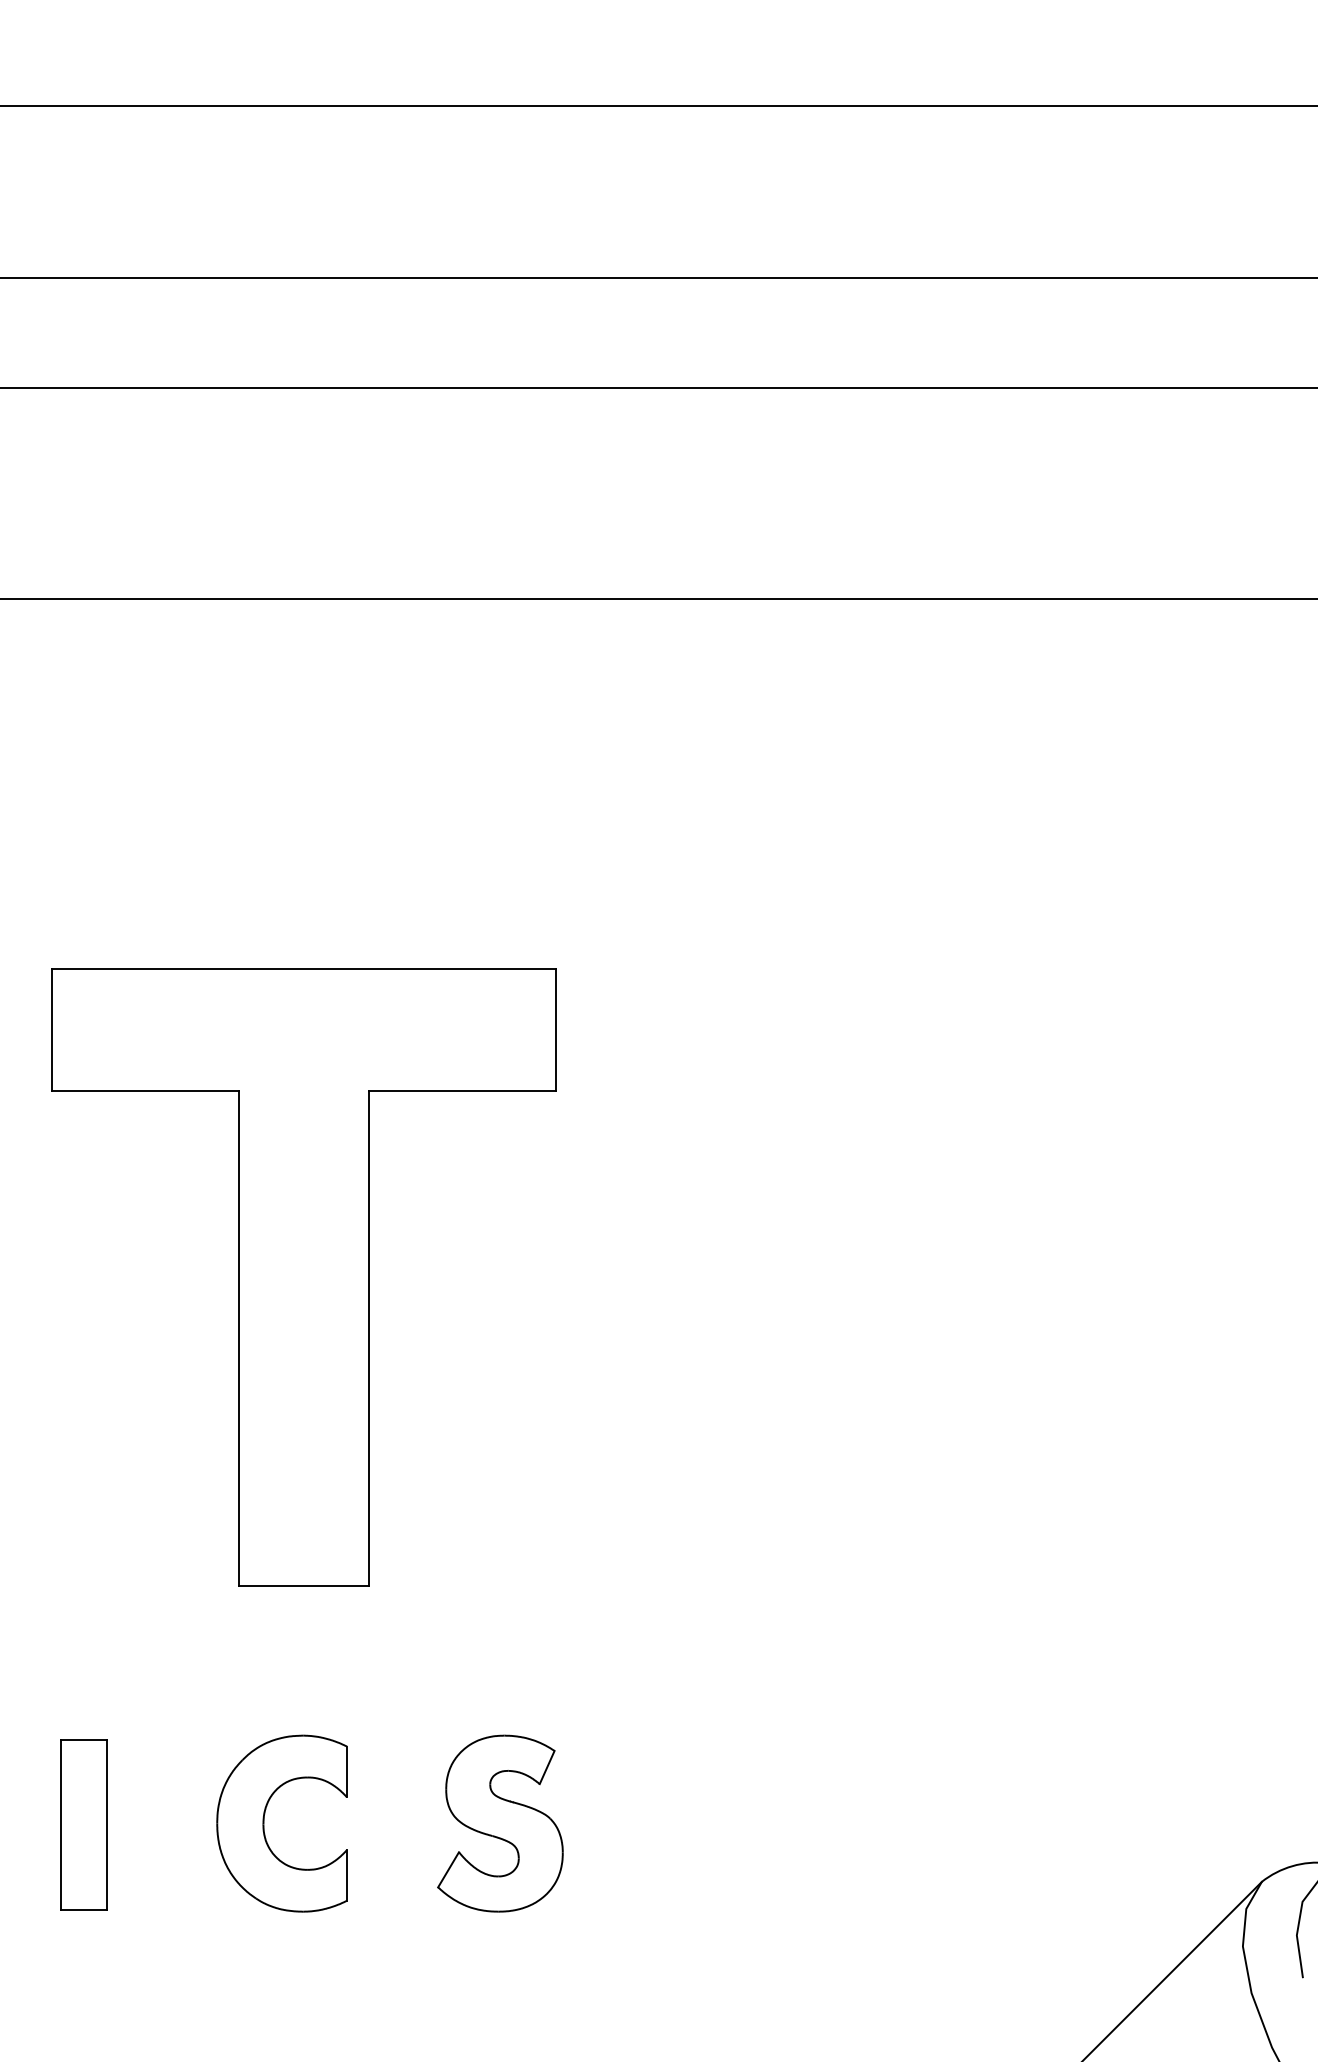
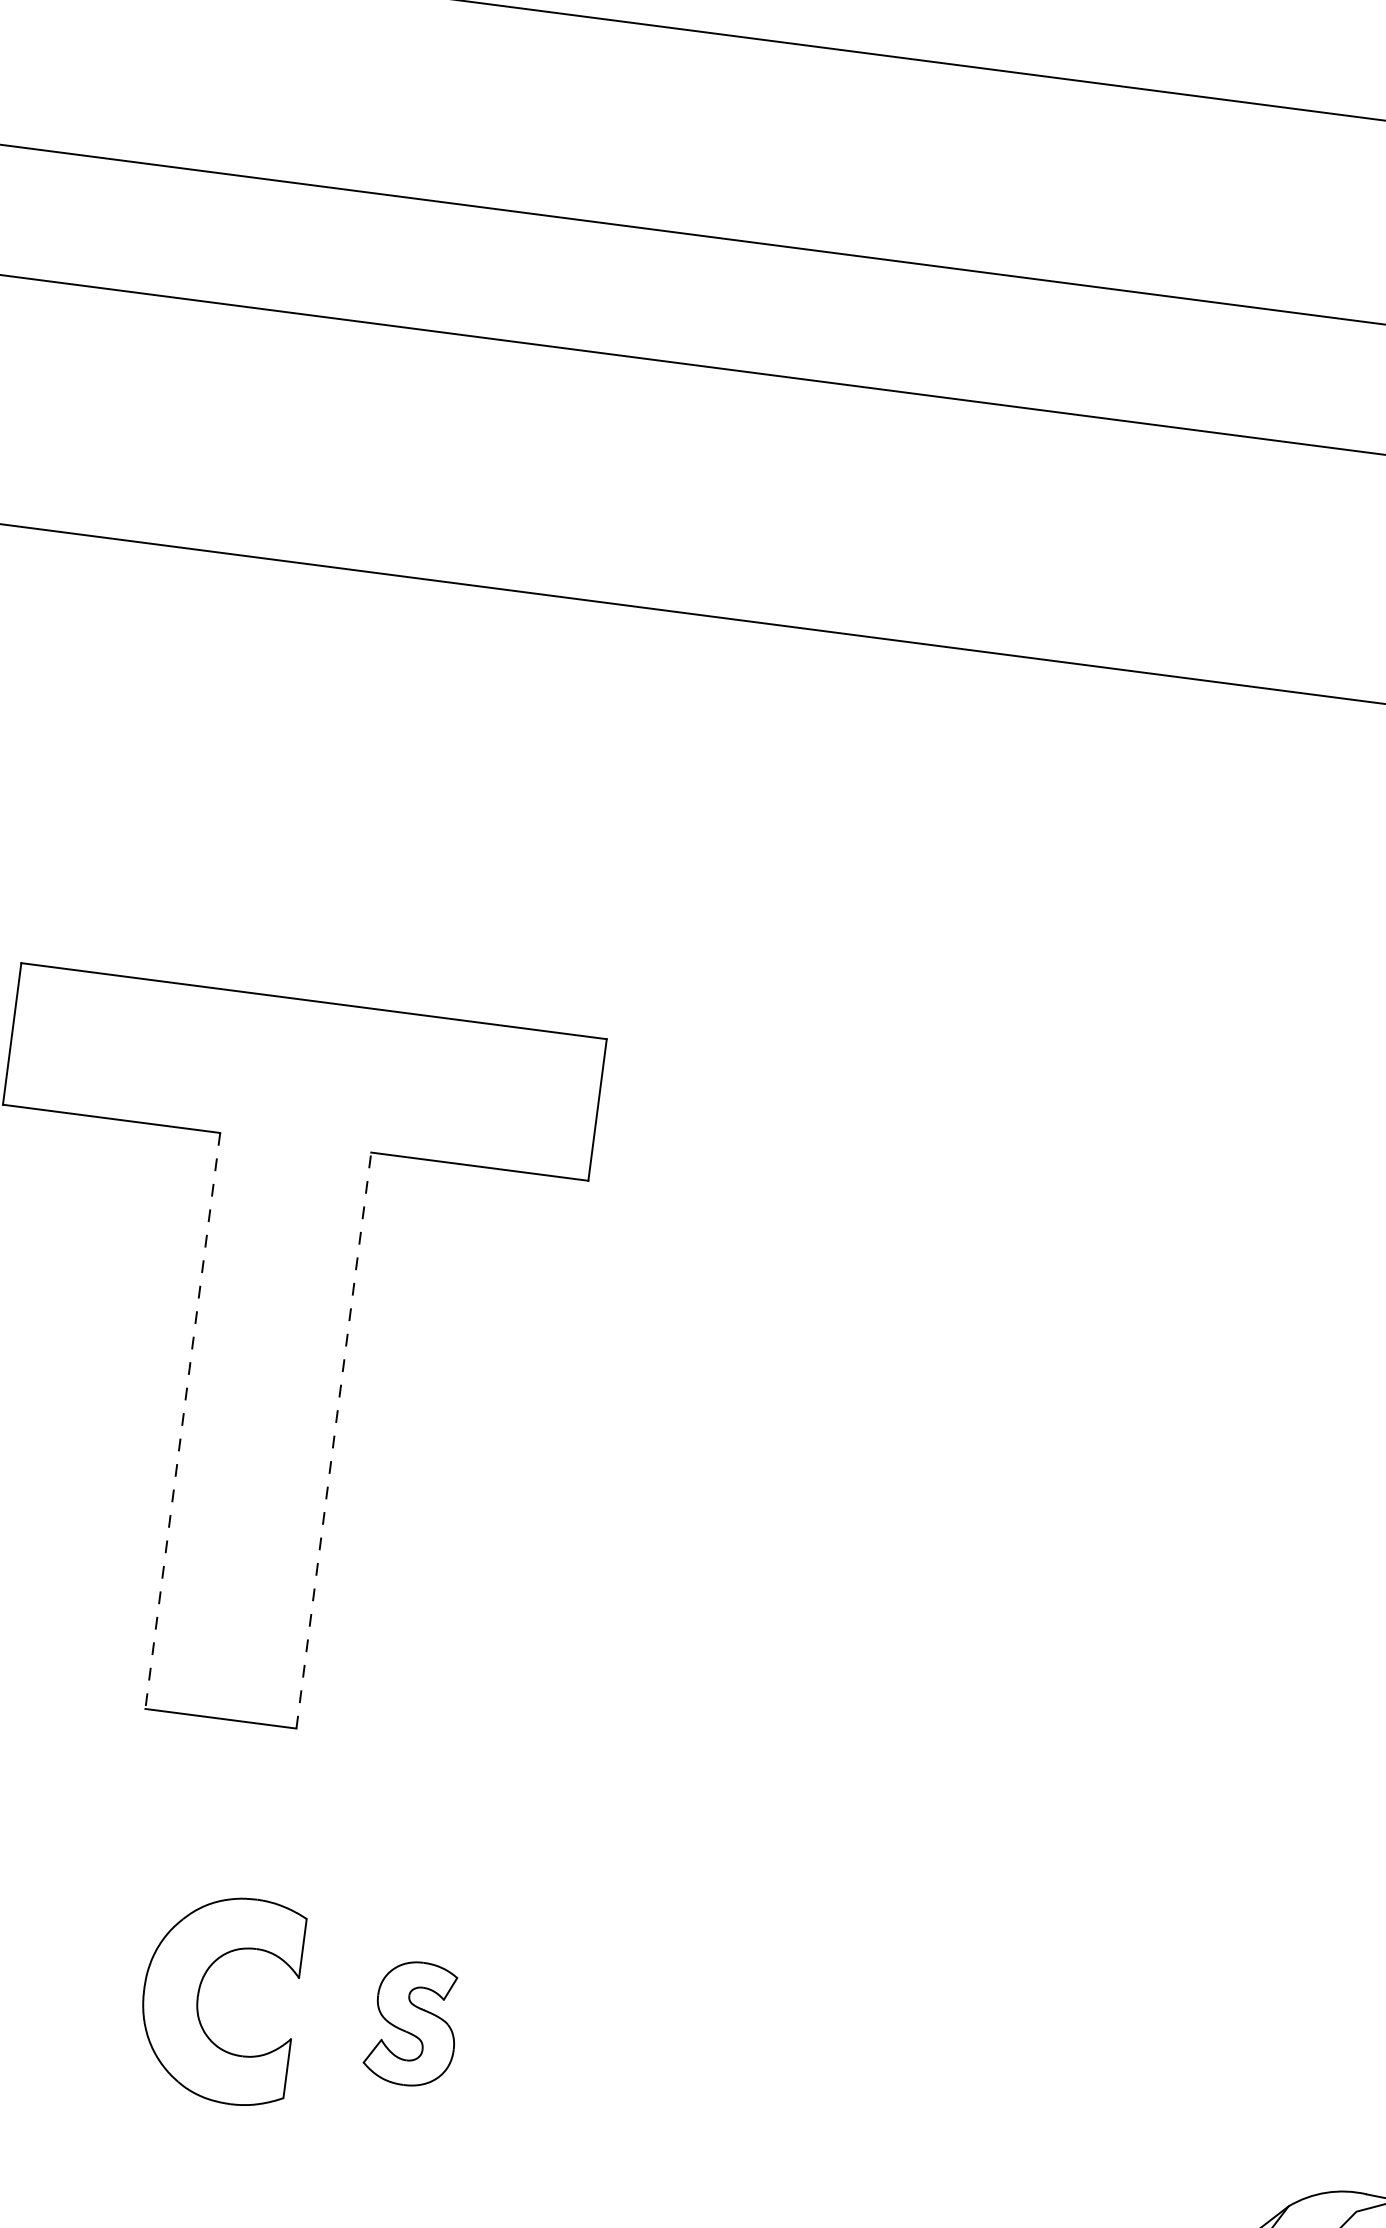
line: (239, 1338) -> (182, 1420), solid -> dashed
line: (369, 1338) -> (333, 1440), solid -> dashed
part: (264, 1823) -> (199, 1995), moved
part: (500, 1823) -> (412, 2023), size x0.6

